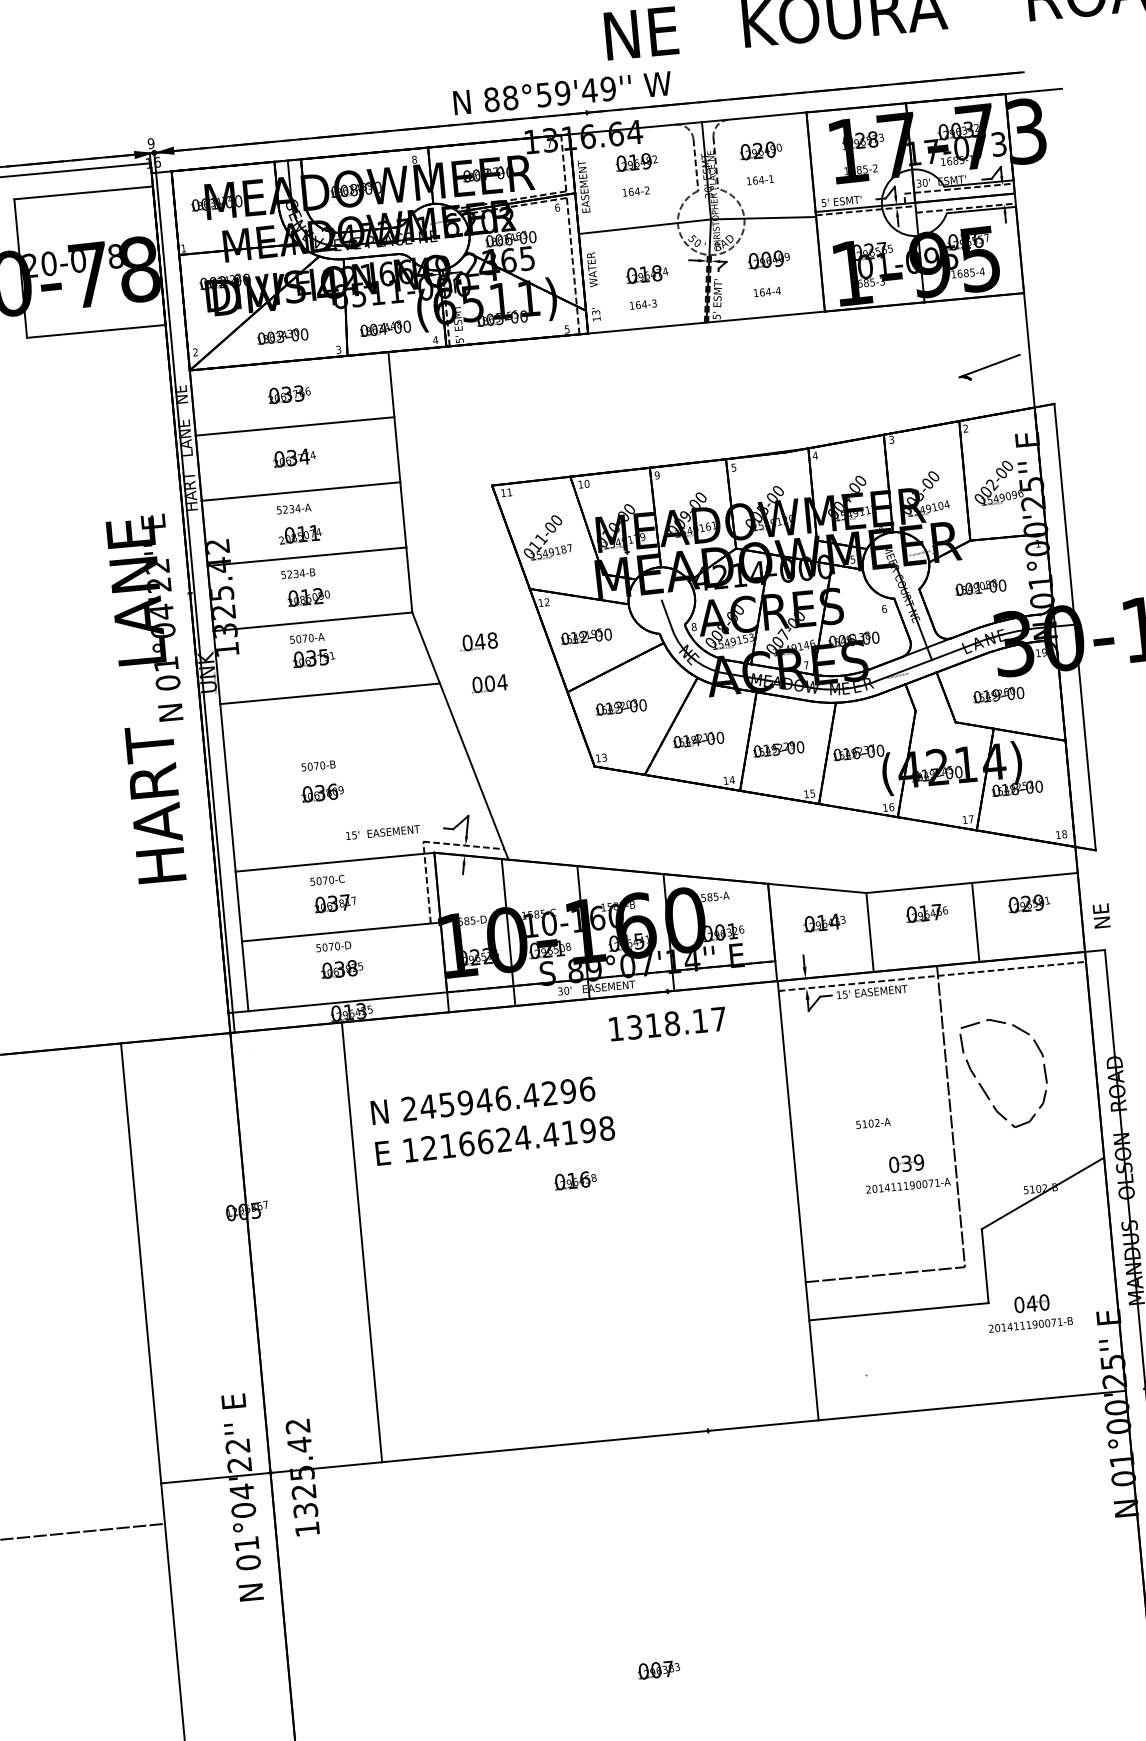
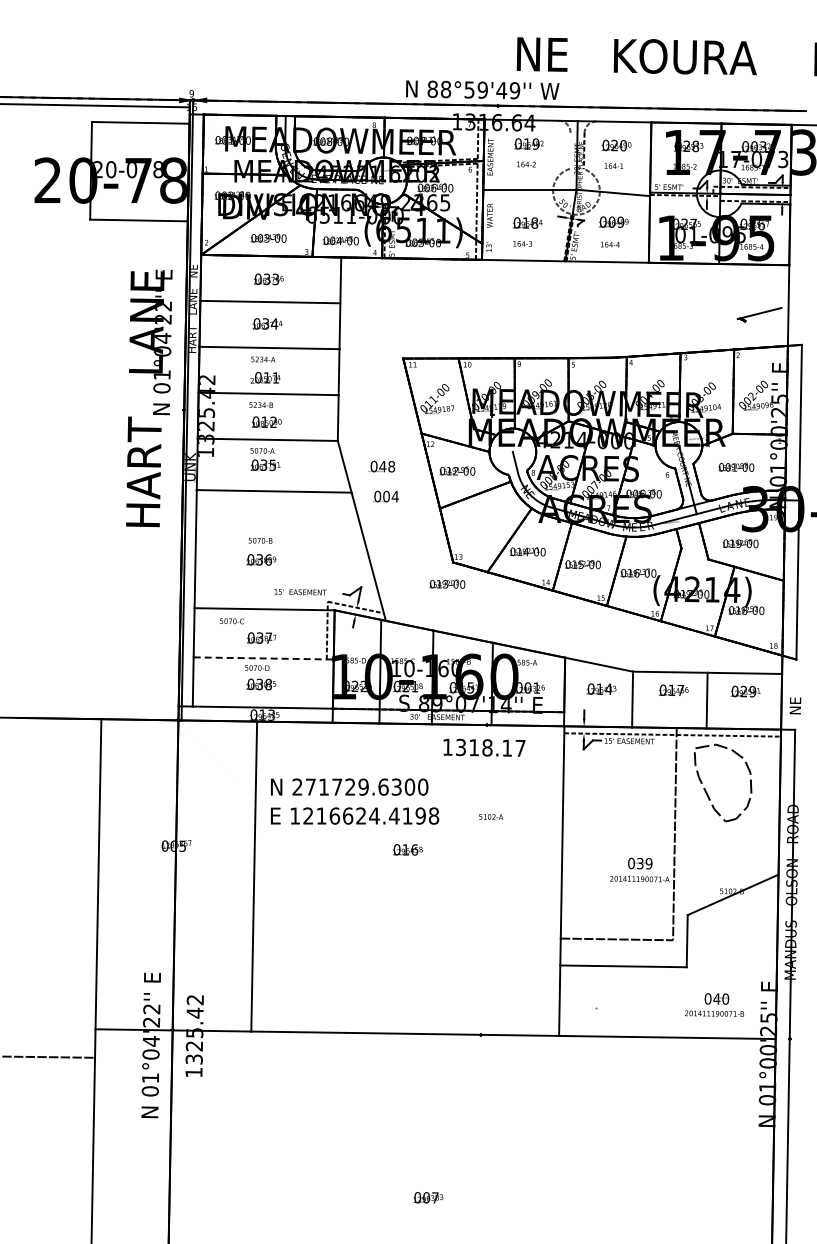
line: (694, 165) -> (569, 150), removed
text: (151, 699) -> (149, 398), moved
text: (621, 706) -> (447, 583), moved
text: (326, 880) -> (231, 621), moved
line: (342, 931) -> (264, 658), solid -> dashed
part: (982, 1086) -> (706, 790), moved
text: (506, 1097) -> (366, 786), 245946.4296 -> 271729.6300
text: (873, 1122) -> (491, 816), moved
text: (1029, 1311) -> (714, 1004), moved

